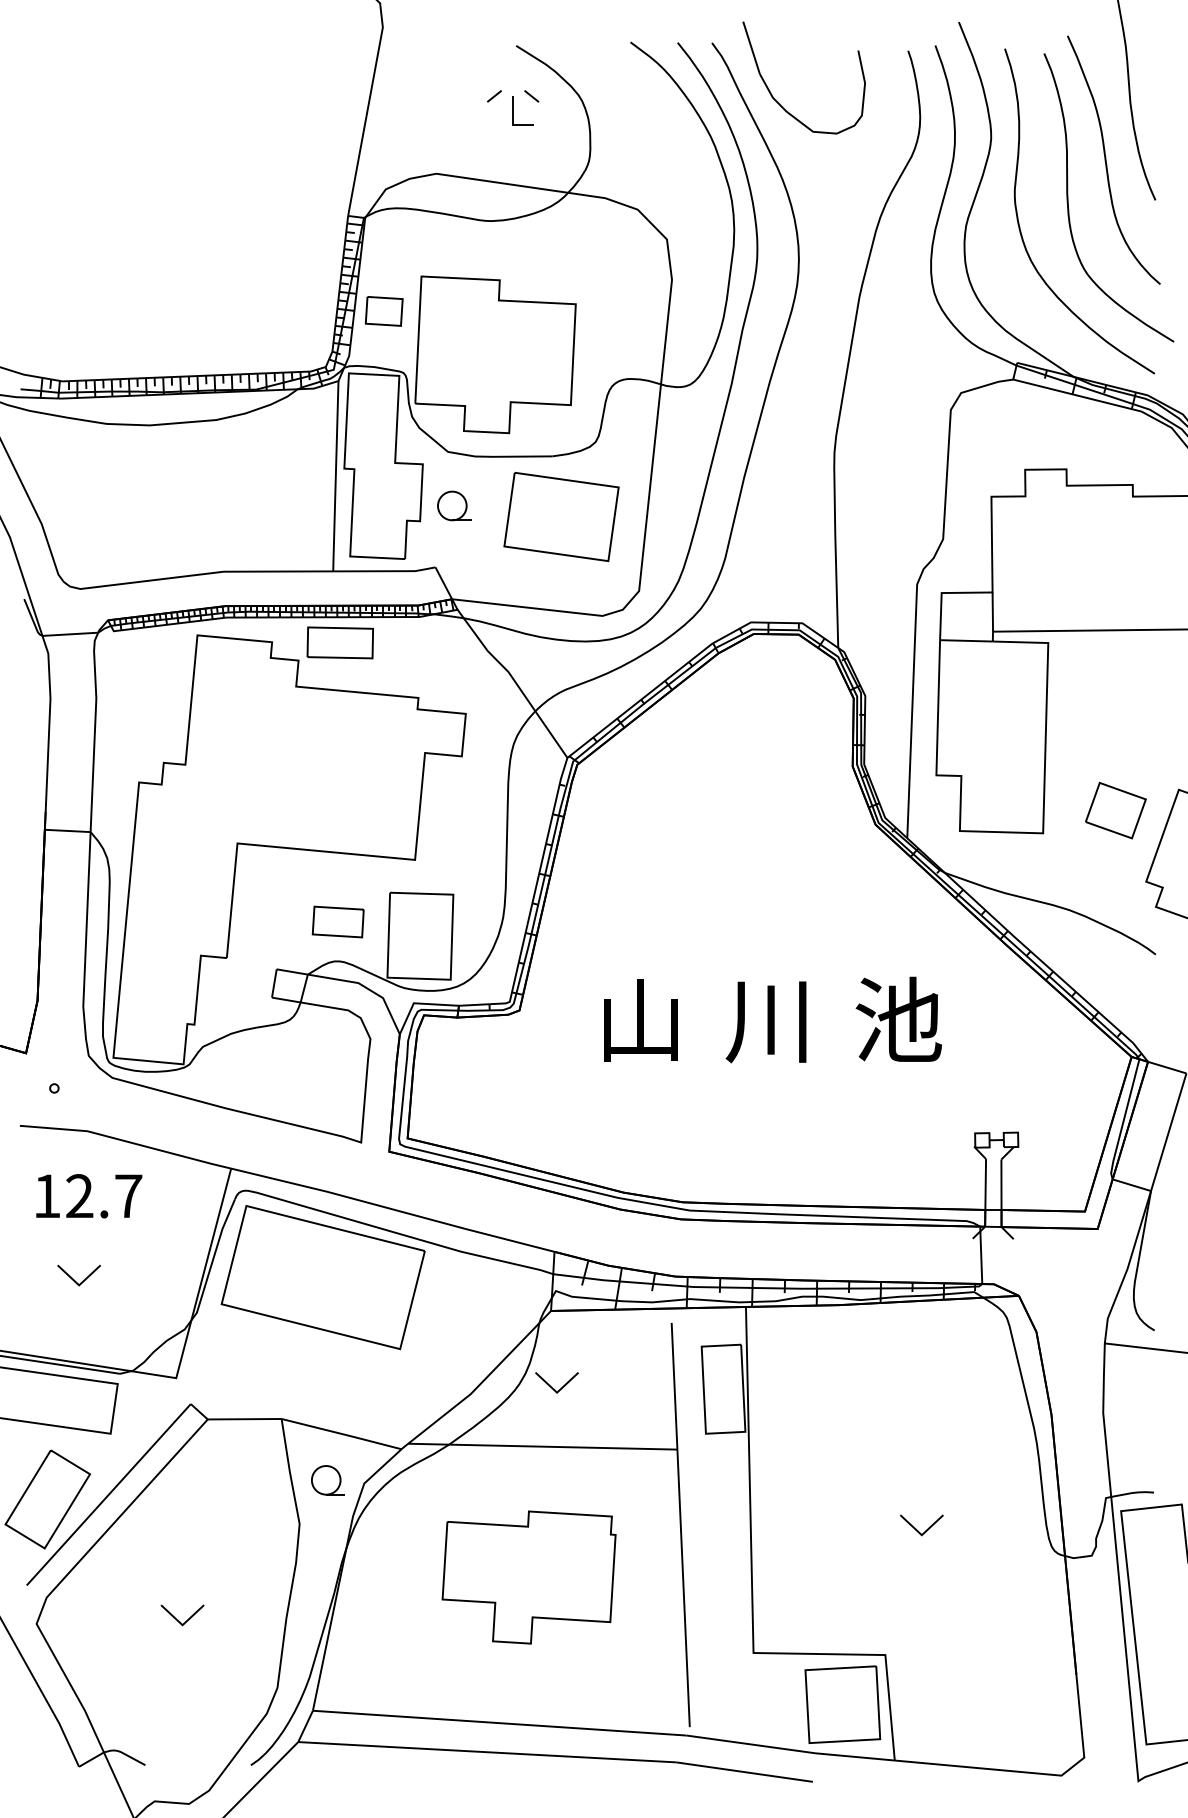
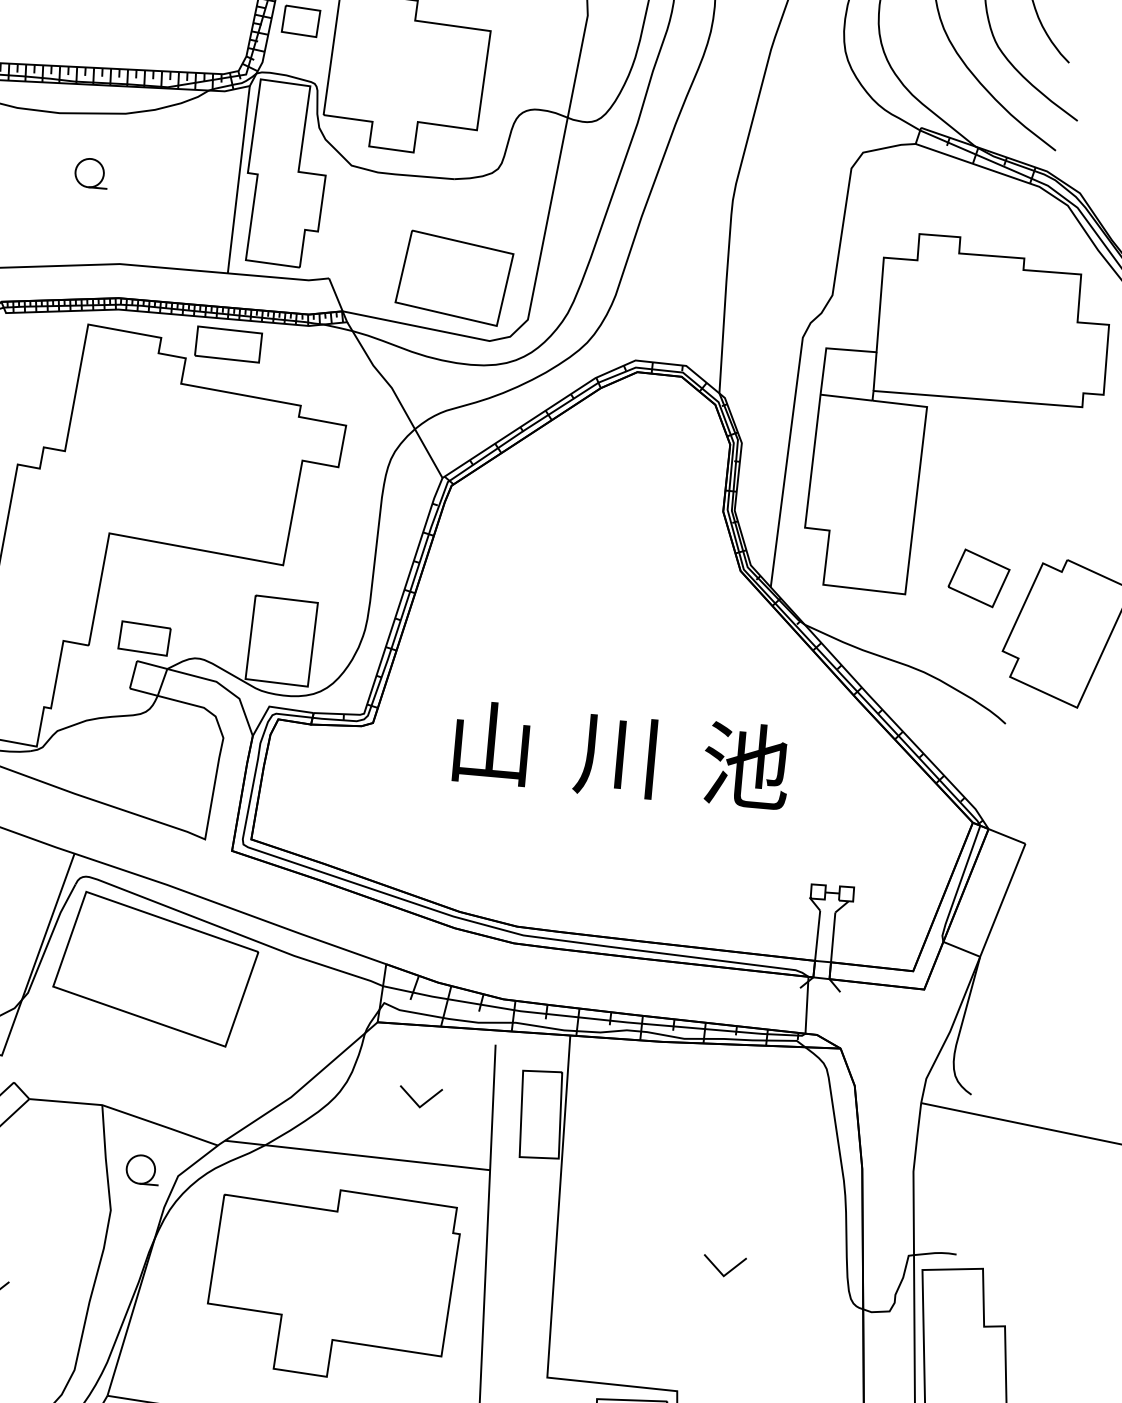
part: (454, 505) -> (91, 172), moved
part: (561, 517) -> (454, 278), moved
part: (337, 921) -> (143, 637), moved
part: (554, 1388) -> (417, 1102), moved
part: (528, 1577) -> (331, 1283), size x1.43

